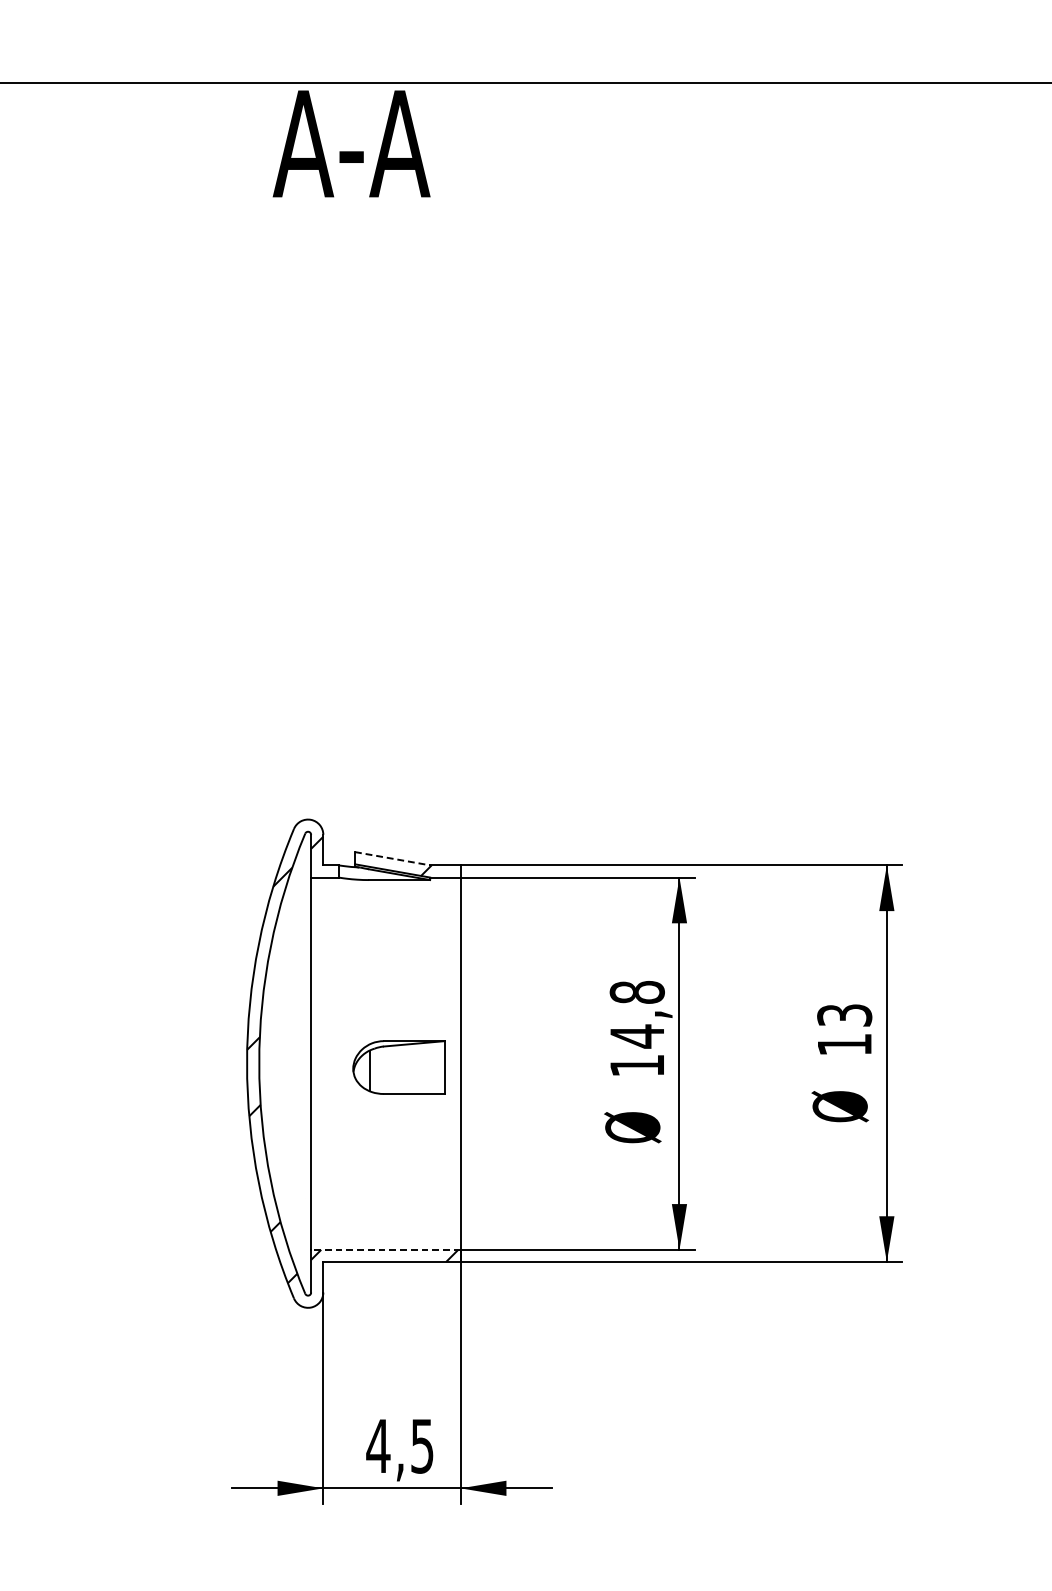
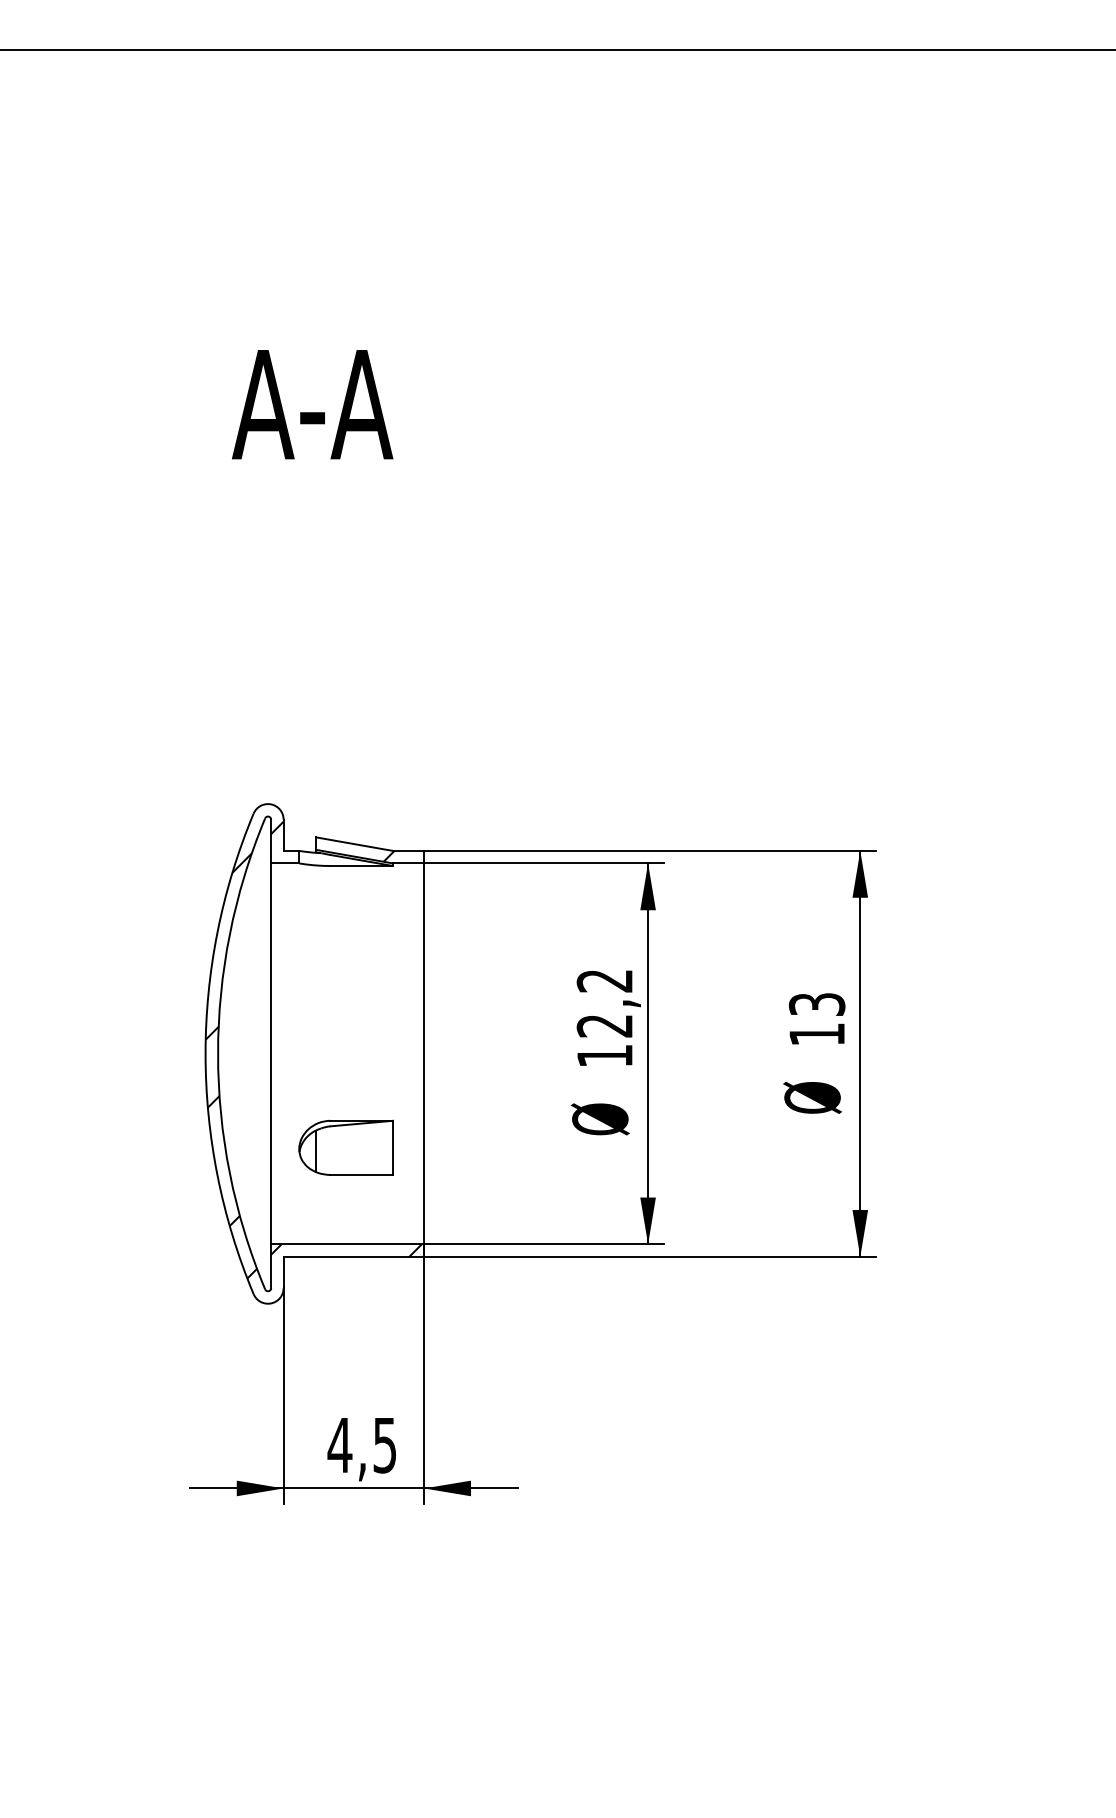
text: (351, 143) -> (312, 404), moved
line: (392, 859) -> (354, 844), dashed -> solid
text: (636, 1014) -> (604, 1003), 14,8 -> 12,2
part: (398, 1067) -> (345, 1147), moved
line: (385, 1249) -> (347, 1244), dashed -> solid

